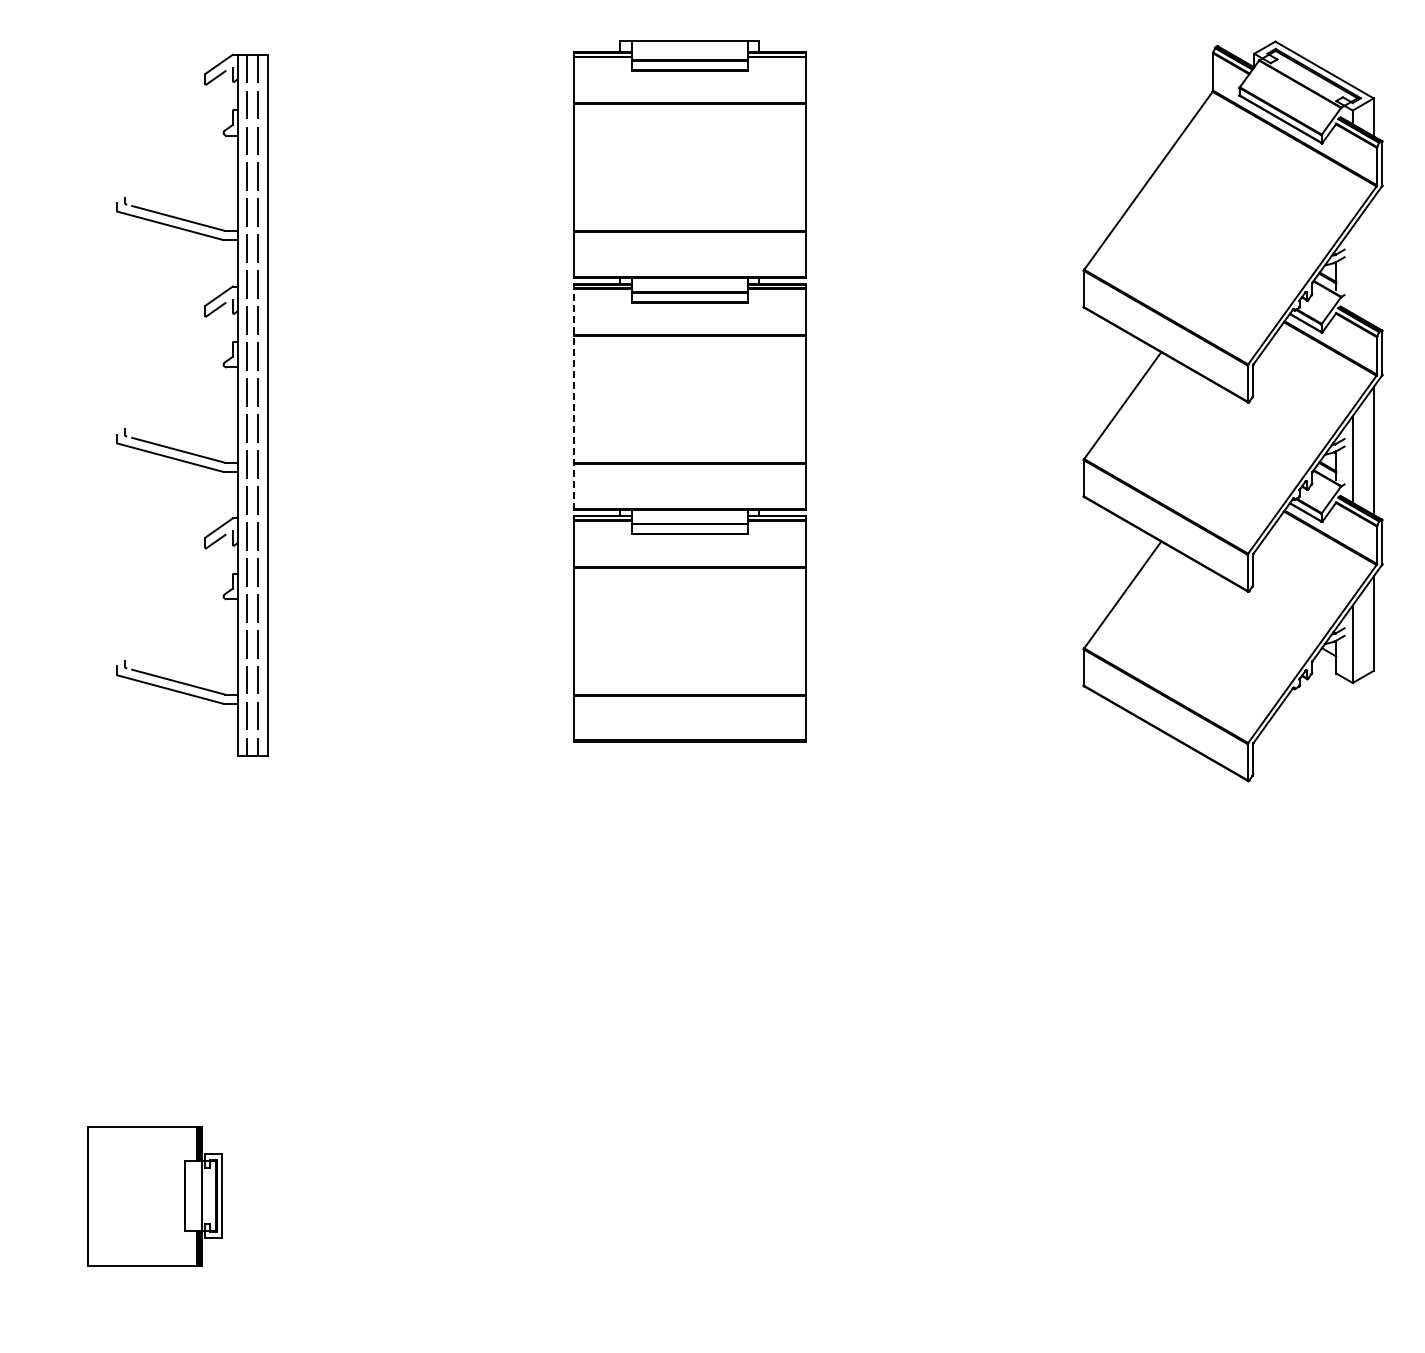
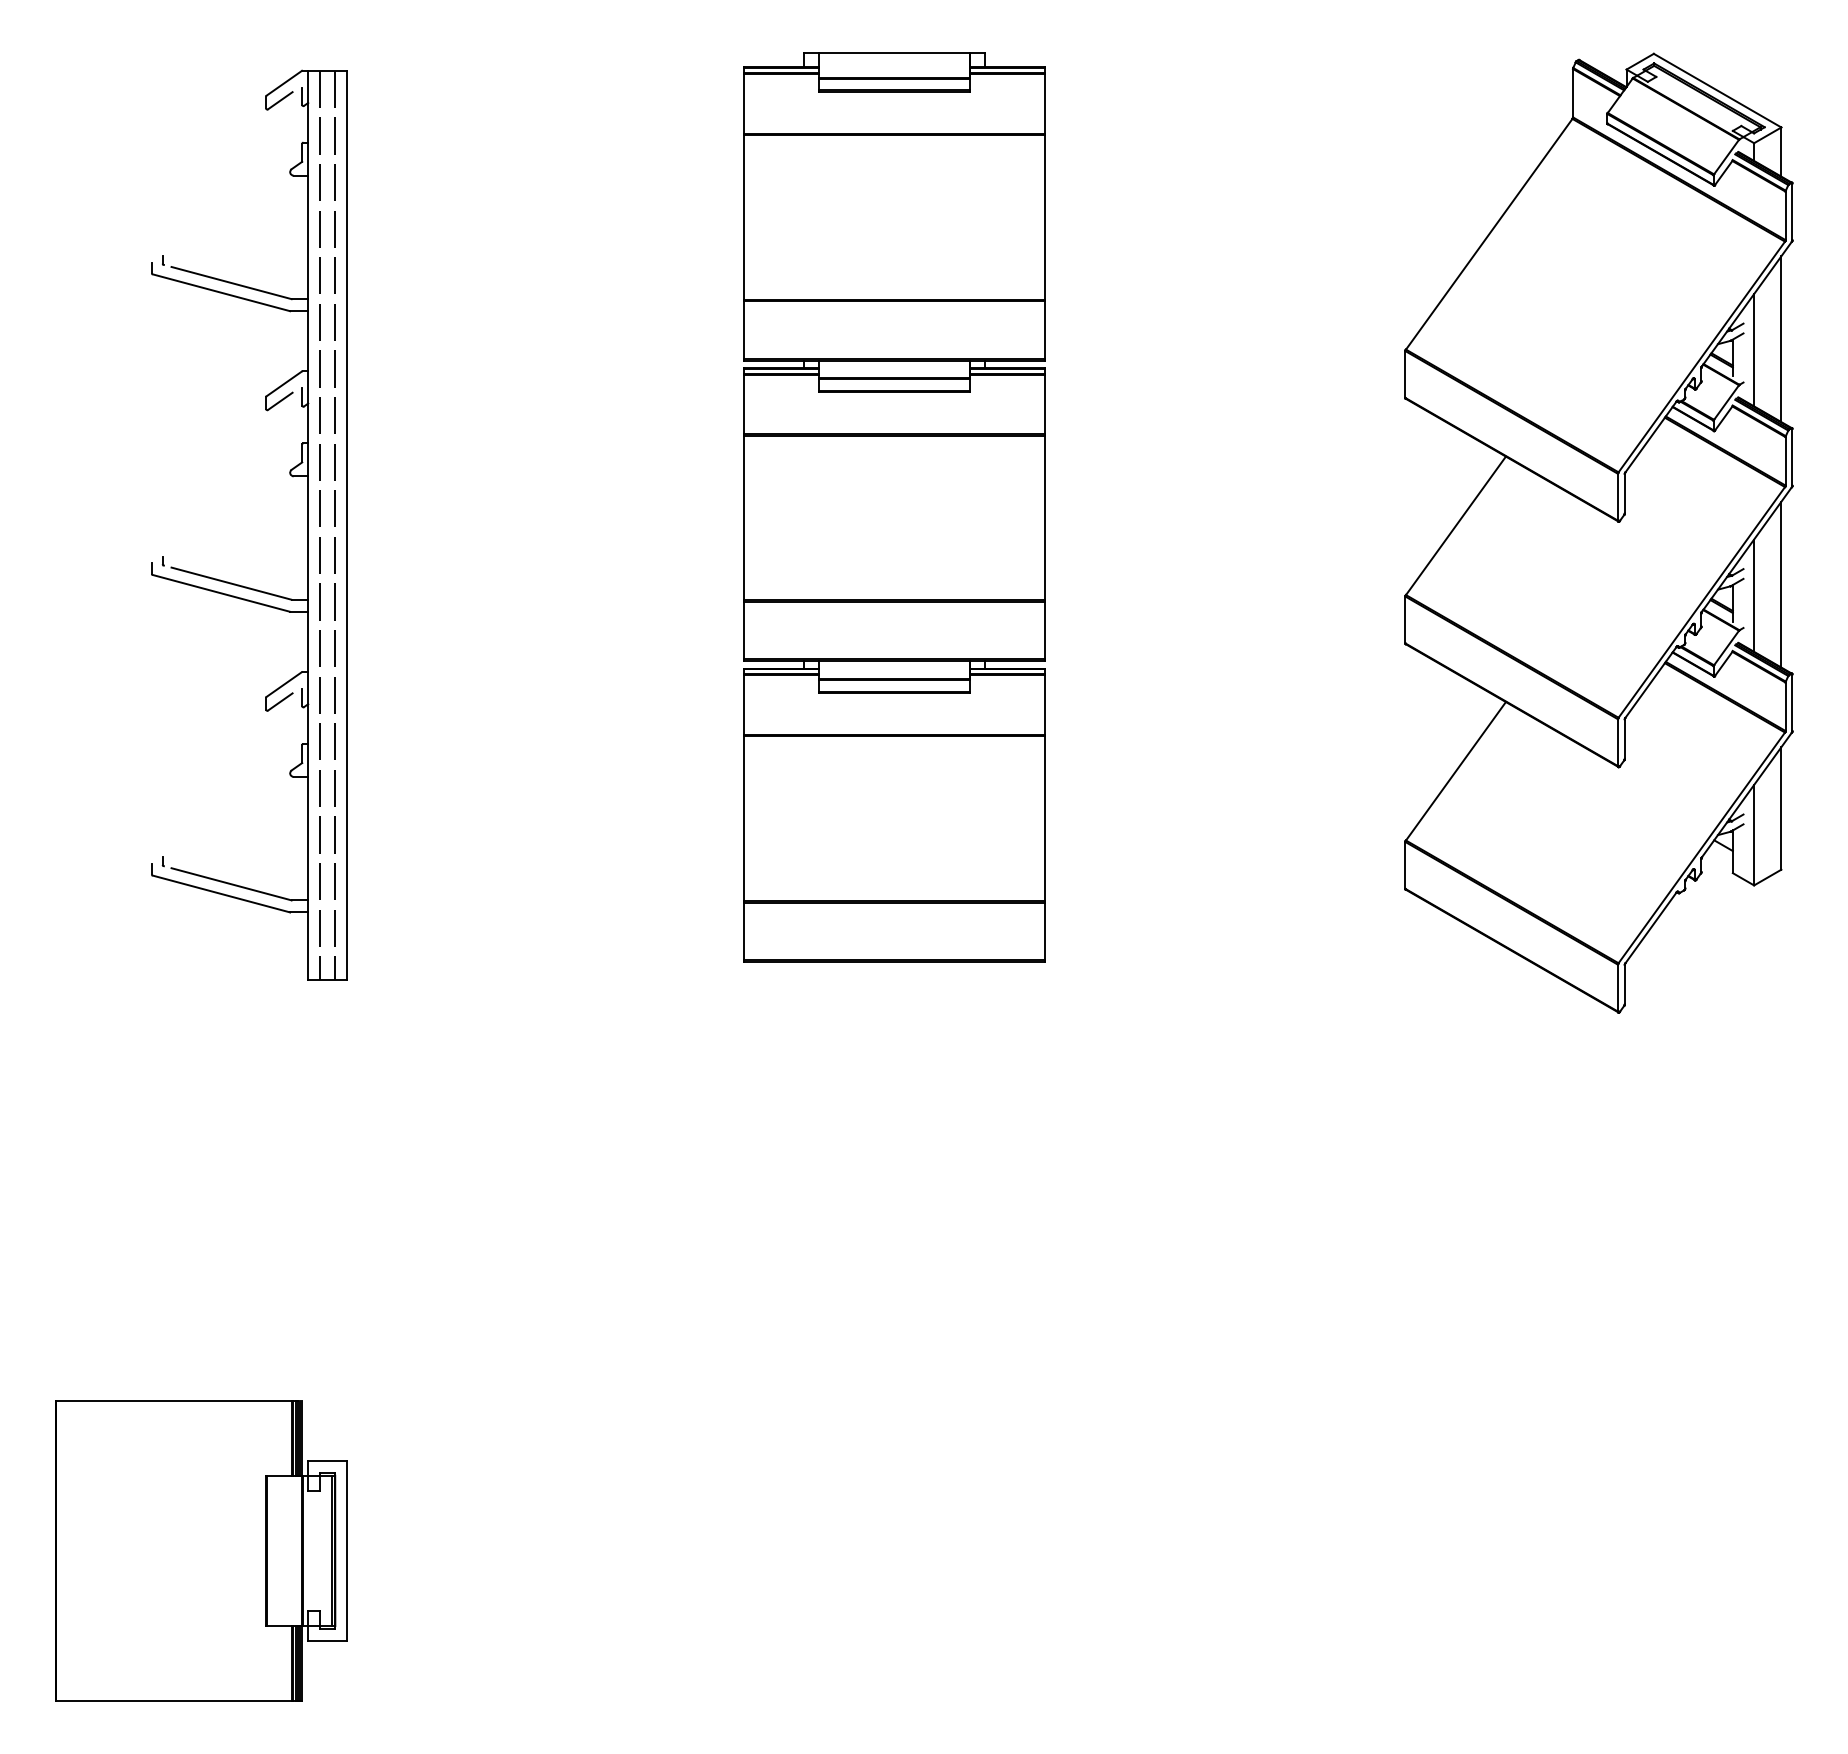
line: (1373, 261) -> (1781, 338), added
line: (1352, 269) -> (1753, 349), added
line: (573, 396) -> (743, 513), dashed -> solid
part: (154, 1195) -> (200, 1549), size x1.67

